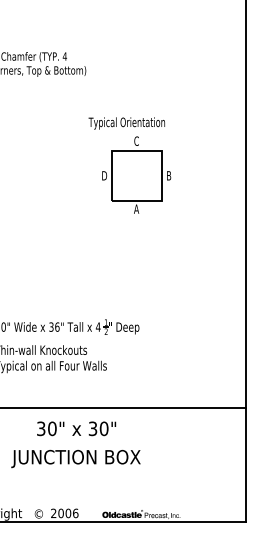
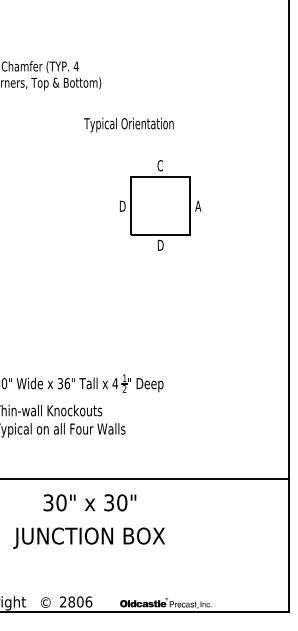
text: (126, 123) -> (128, 125), moved
text: (168, 175) -> (197, 205), B -> A
text: (136, 208) -> (160, 244), A -> D
text: (60, 513) -> (71, 602), 2006 -> 2806

